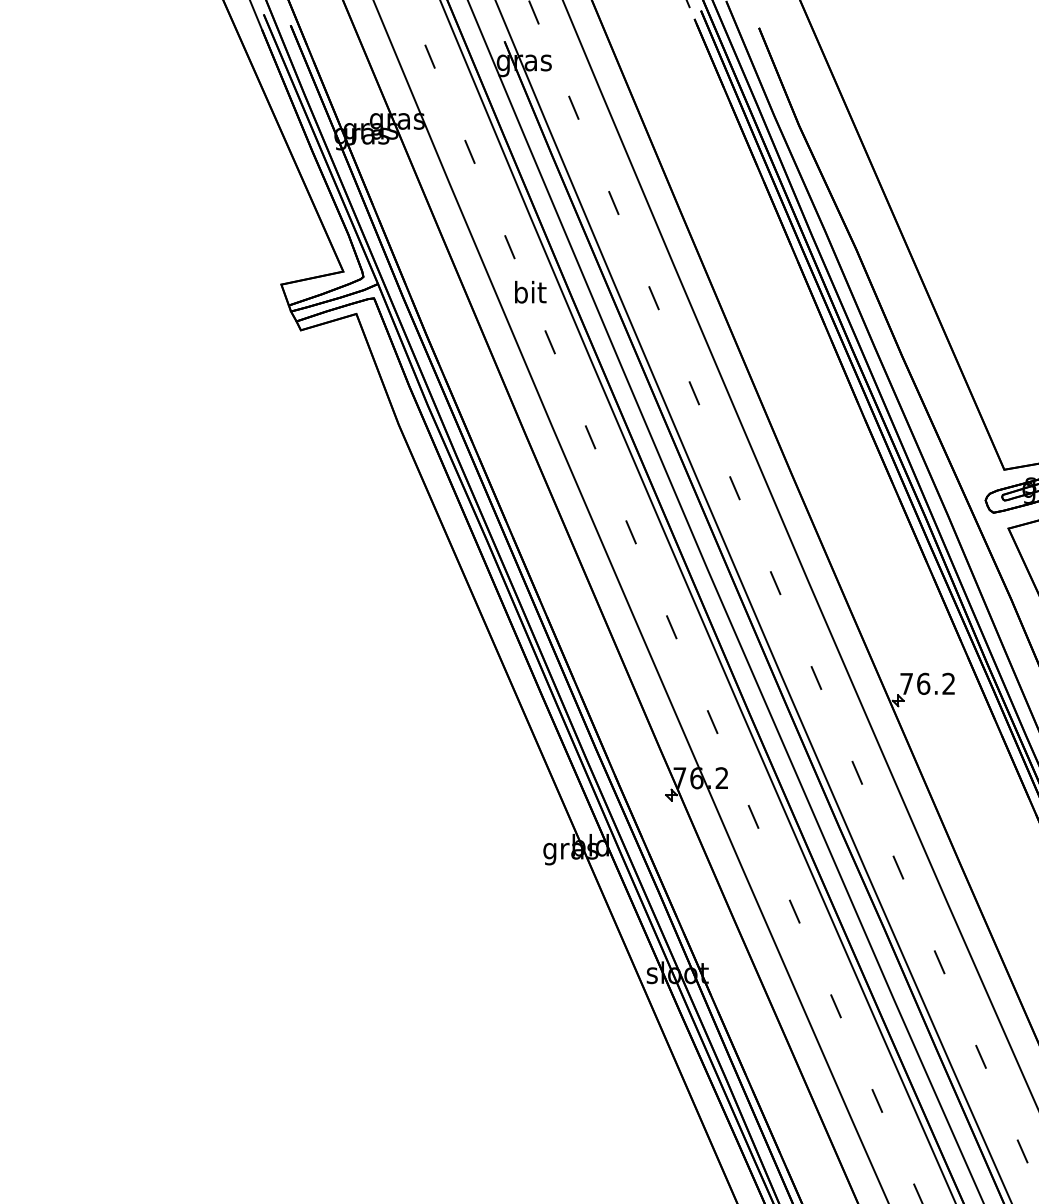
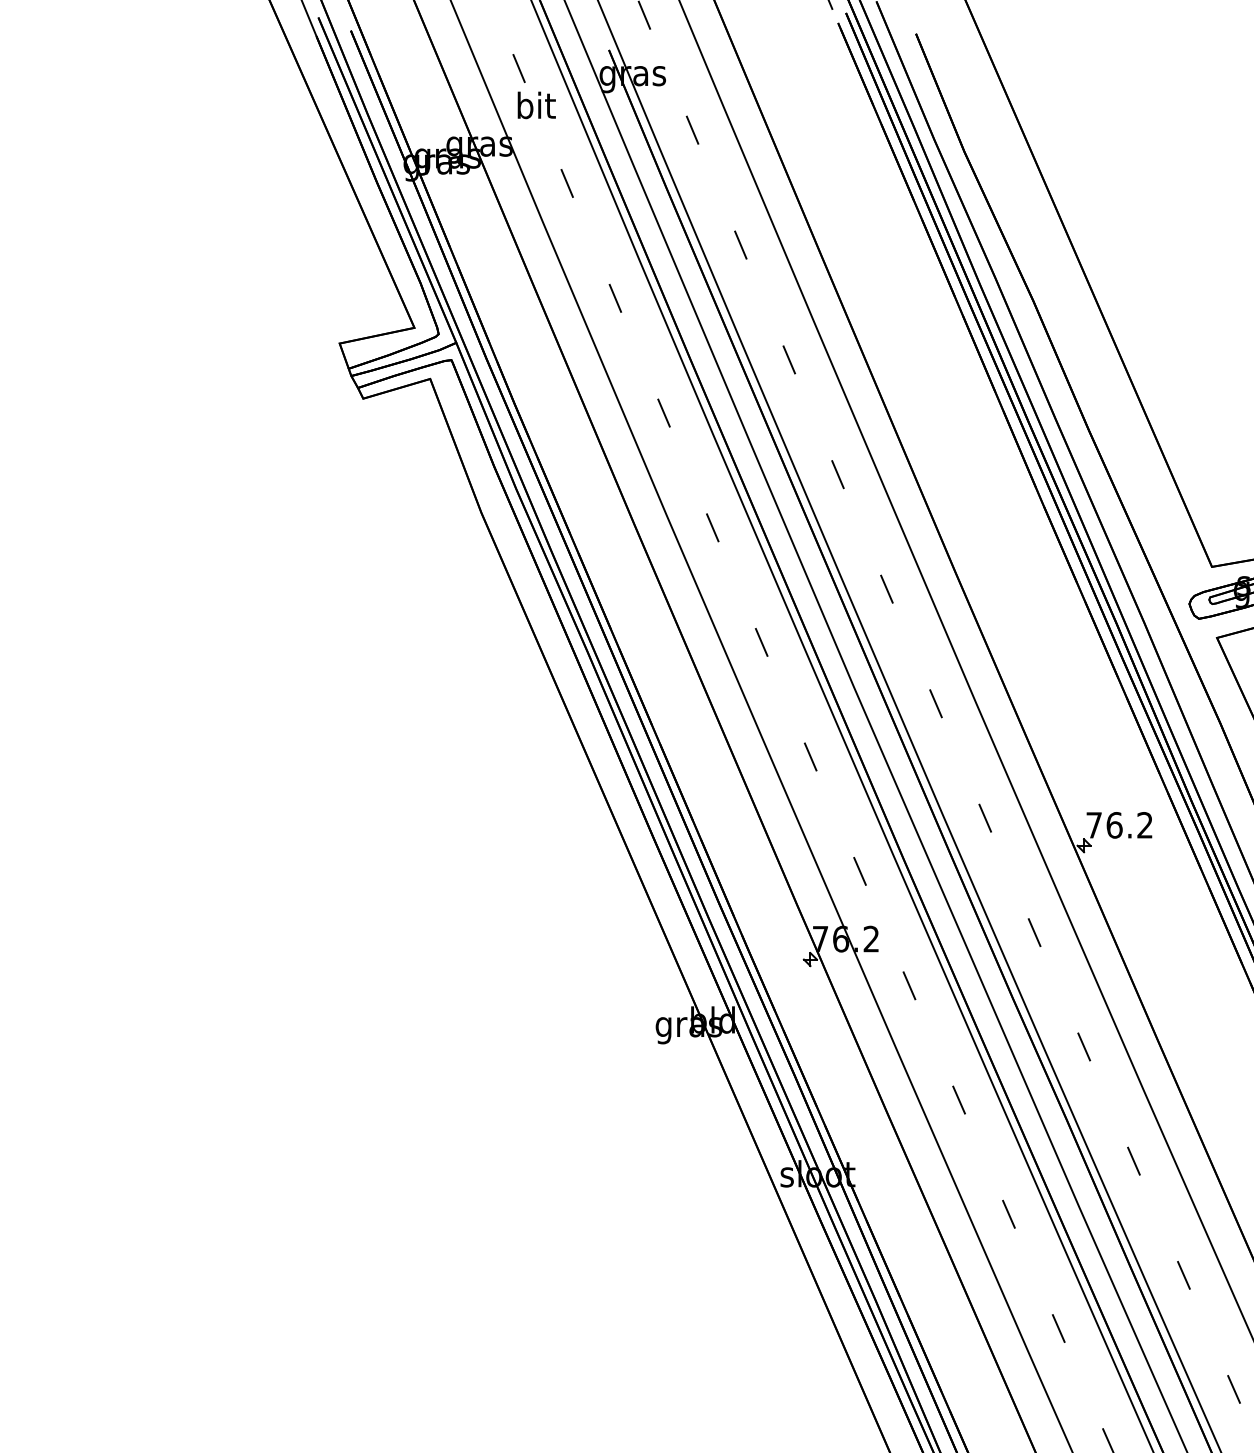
text: (530, 291) -> (536, 104), moved

